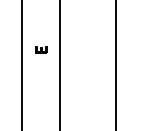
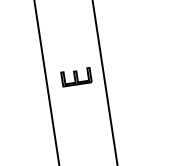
part: (41, 49) -> (75, 76), size x1.67

